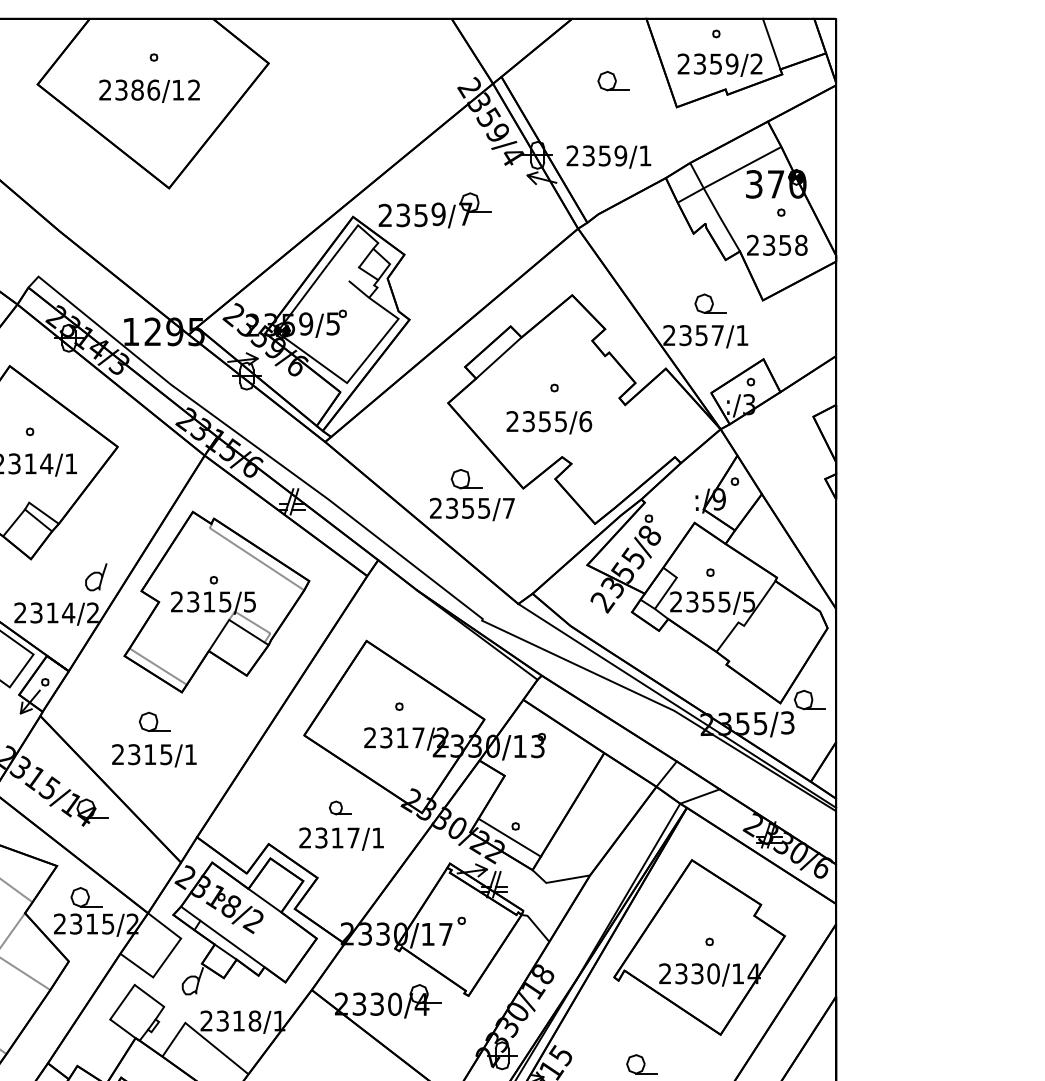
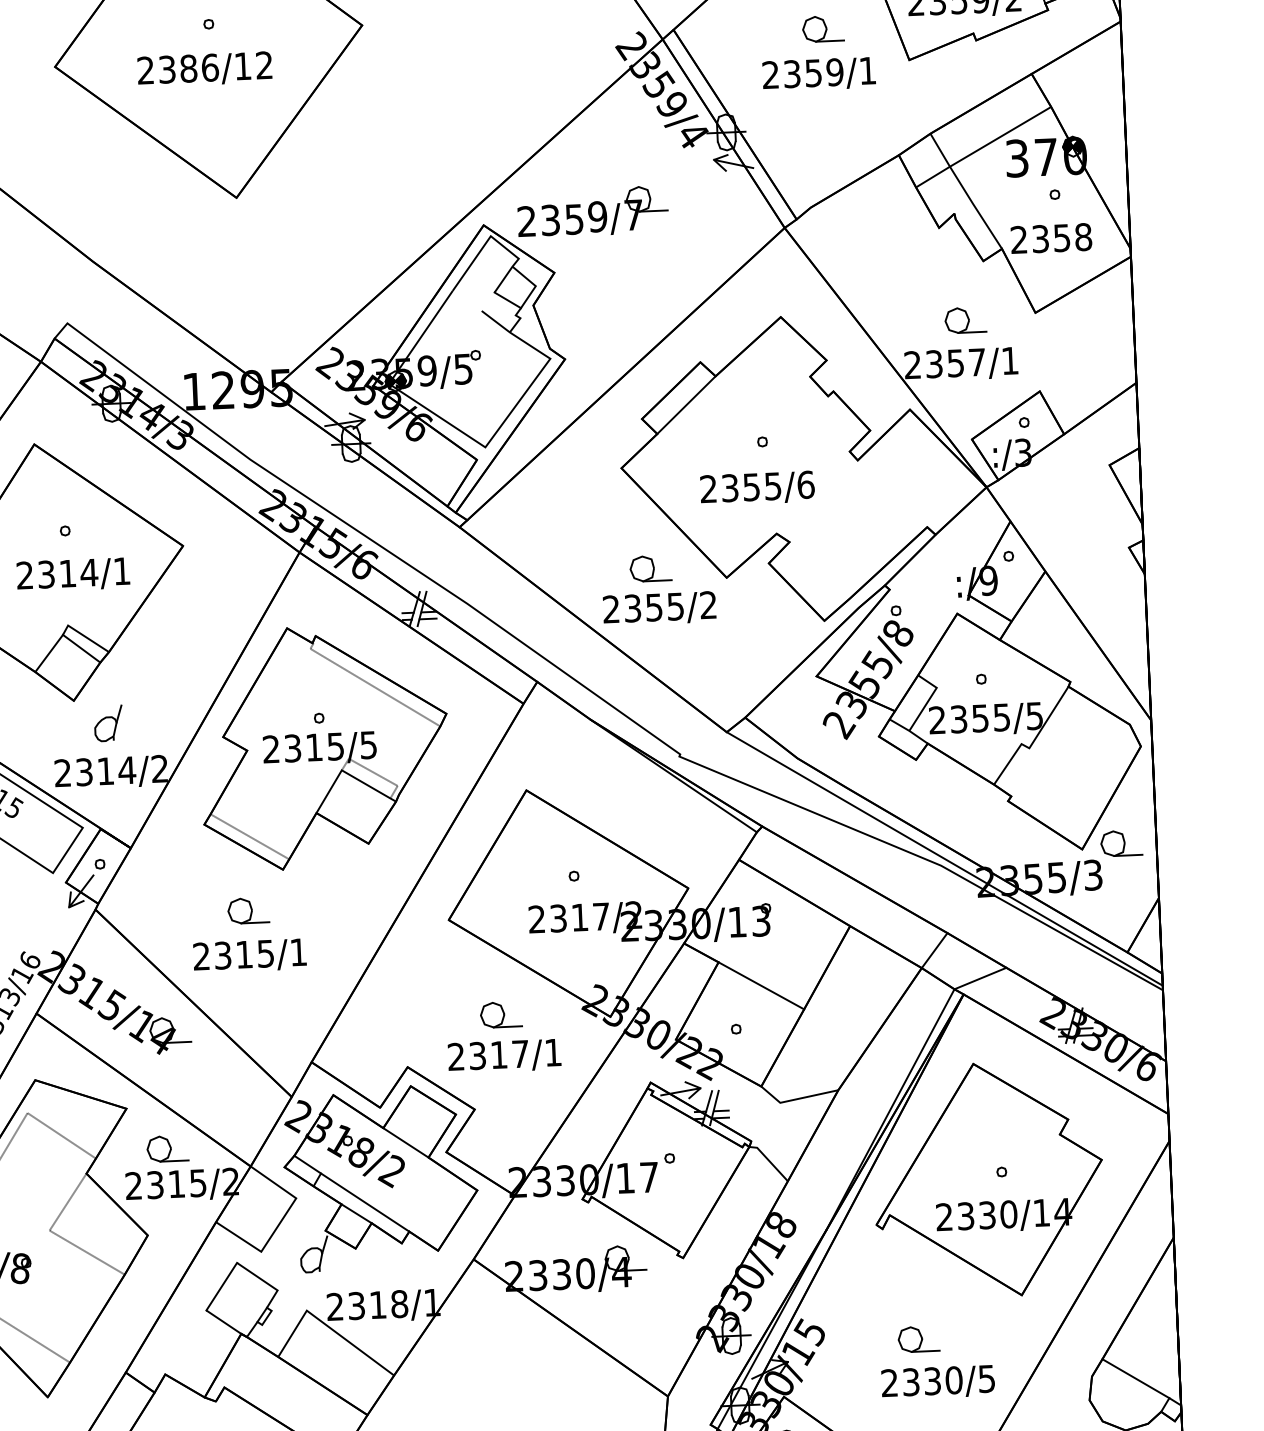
text: (608, 156) -> (818, 73), moved
text: (508, 507) -> (708, 604), 2355/7 -> 2355/2
part: (96, 577) -> (108, 723), moved
part: (340, 807) -> (501, 1014), size x1.43
line: (509, 837) -> (760, 985), moved

